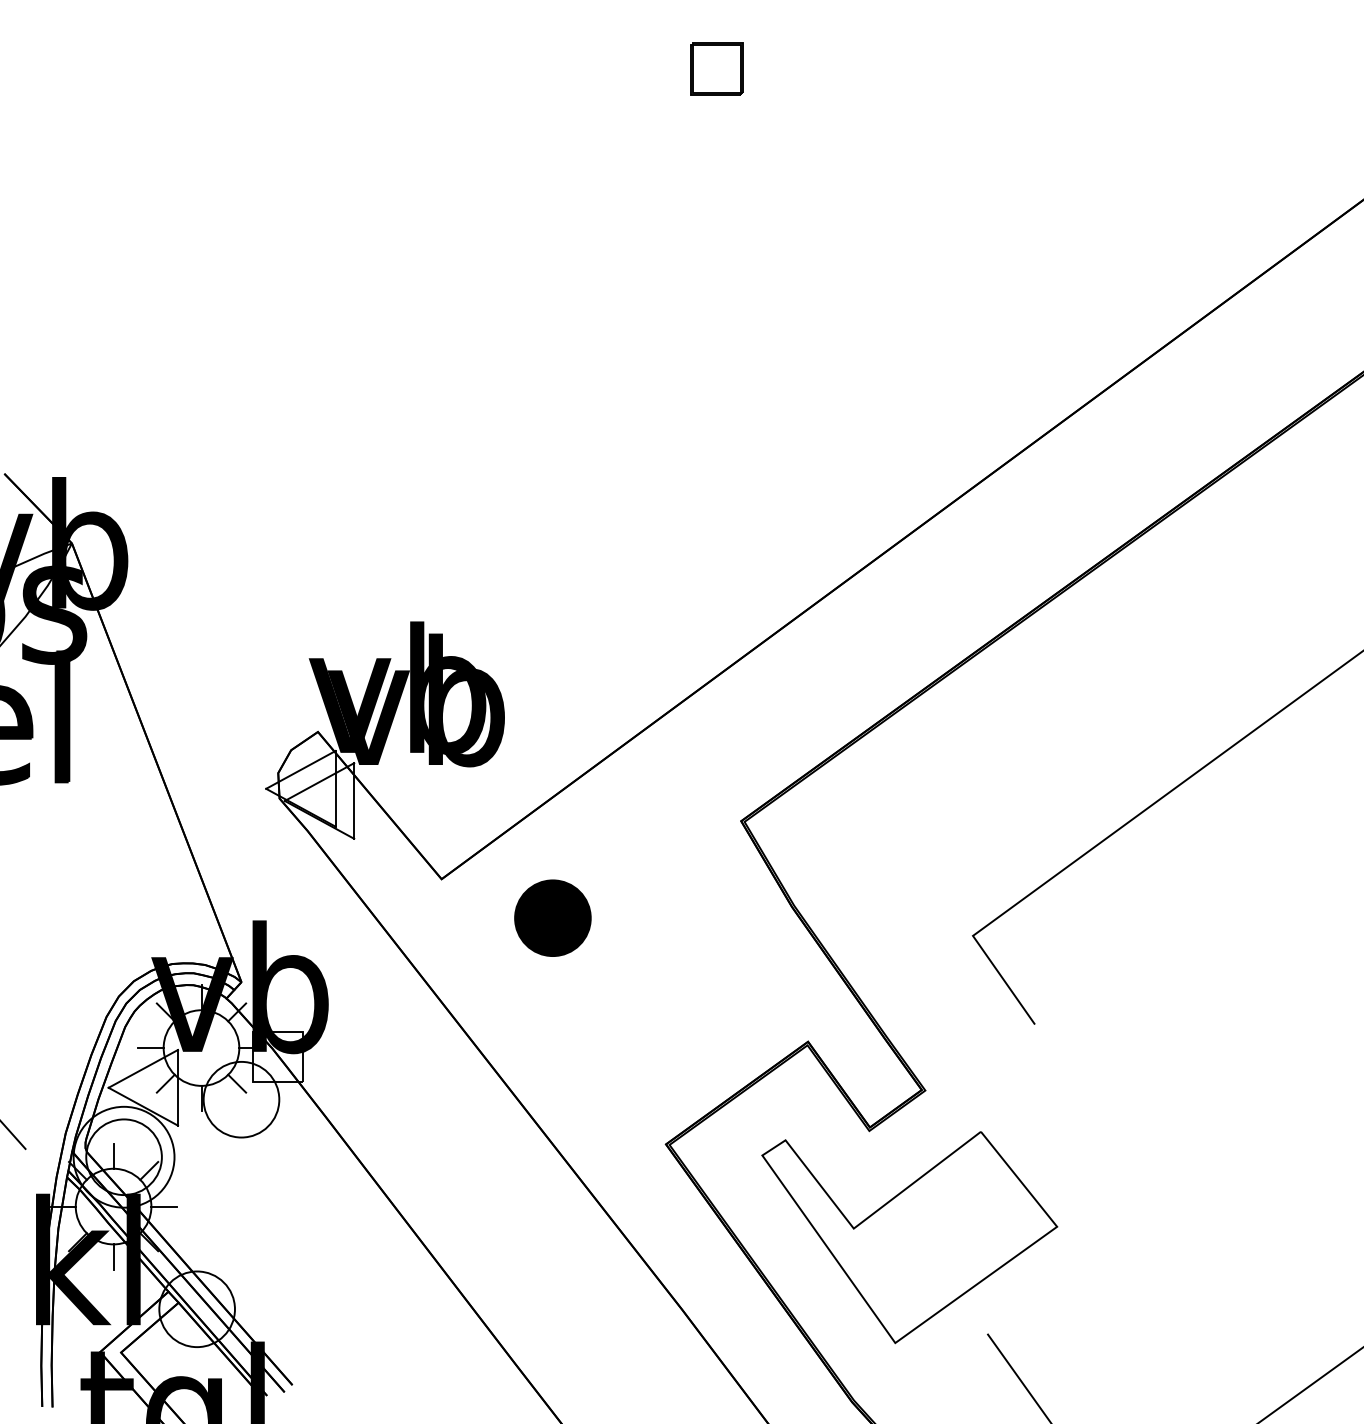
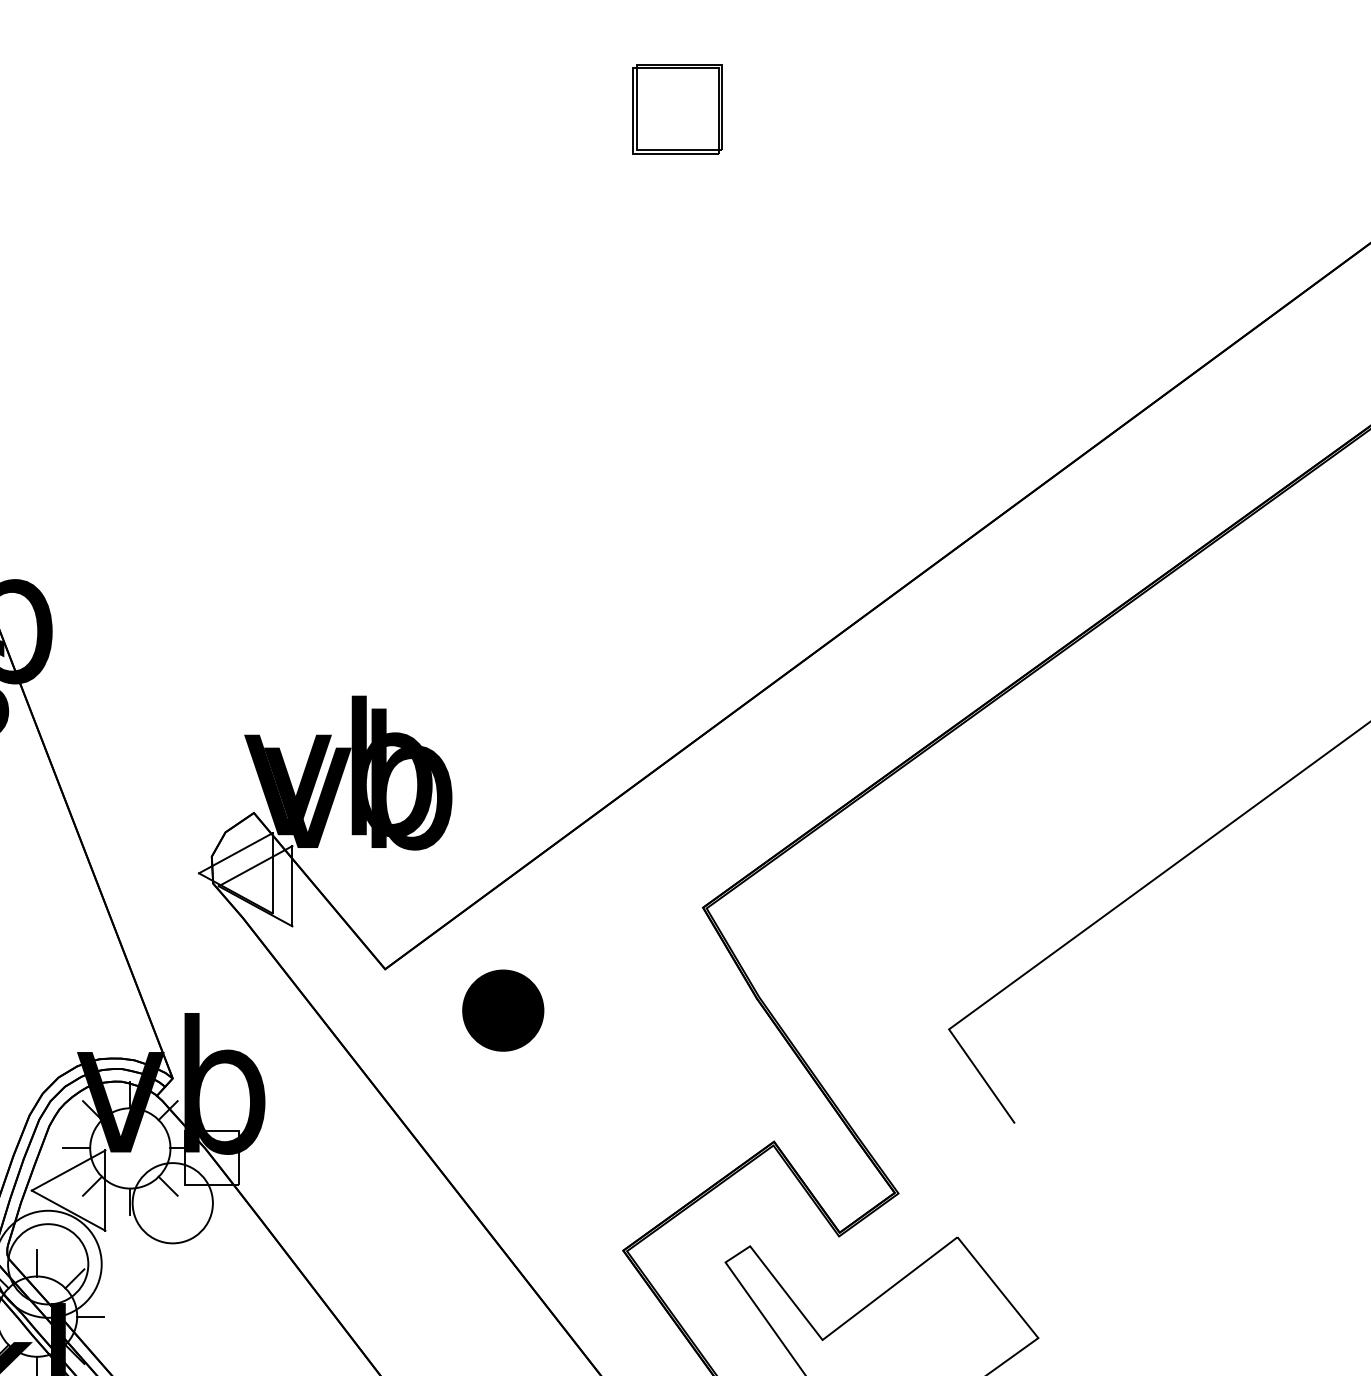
part: (716, 68) -> (676, 108), size x1.6

